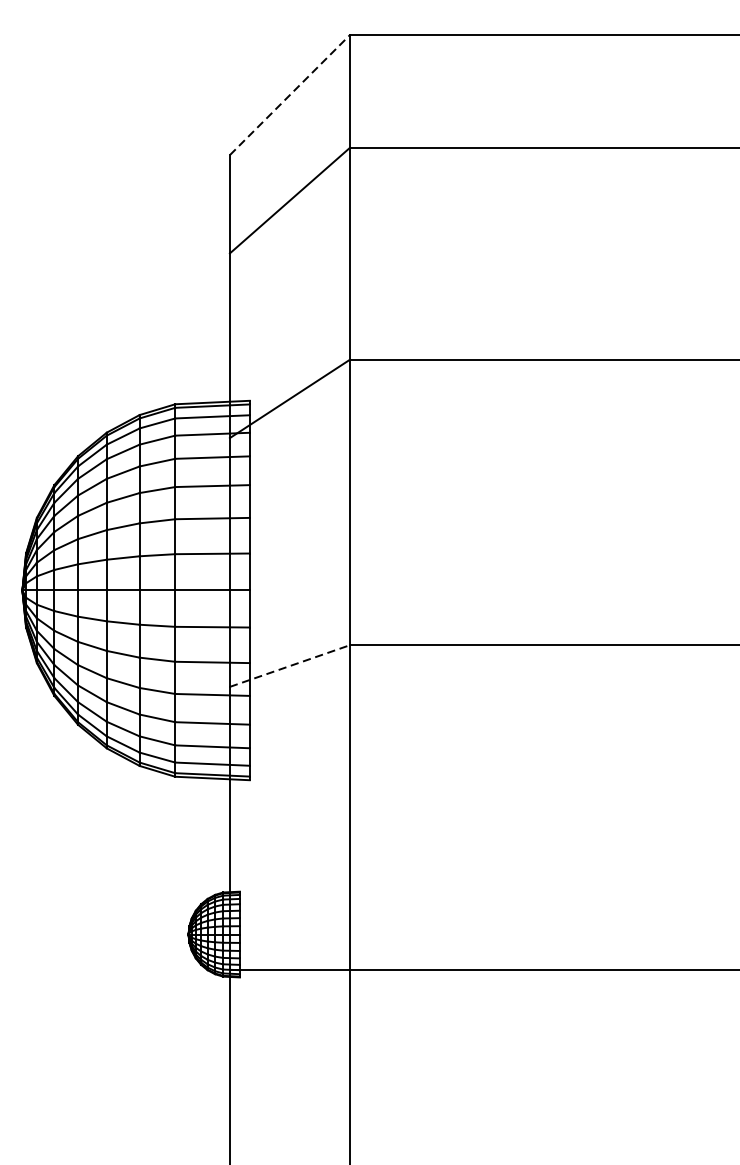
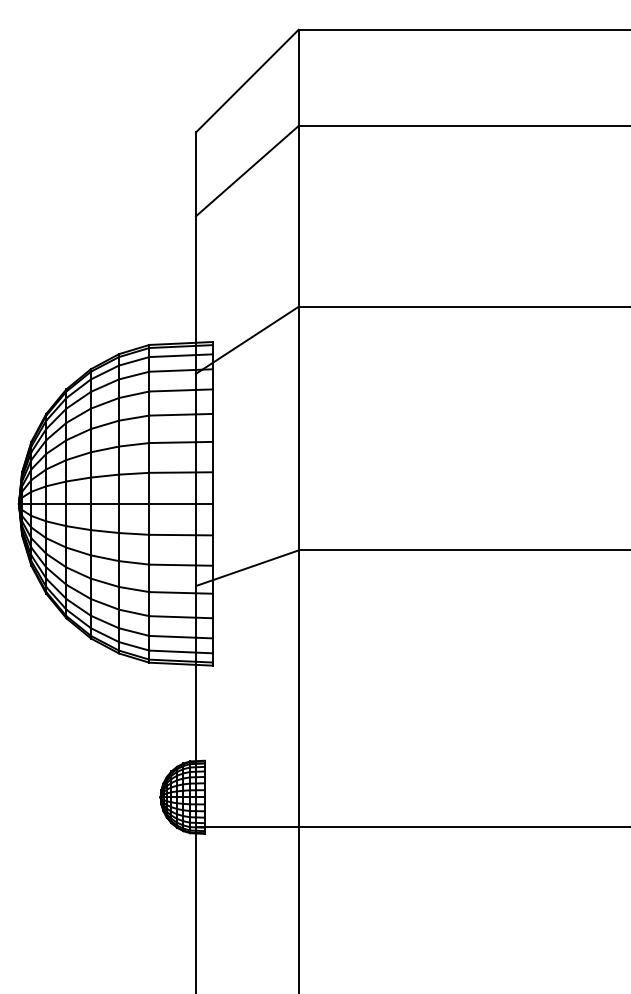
line: (290, 95) -> (247, 81), dashed -> solid
line: (290, 666) -> (247, 568), dashed -> solid

